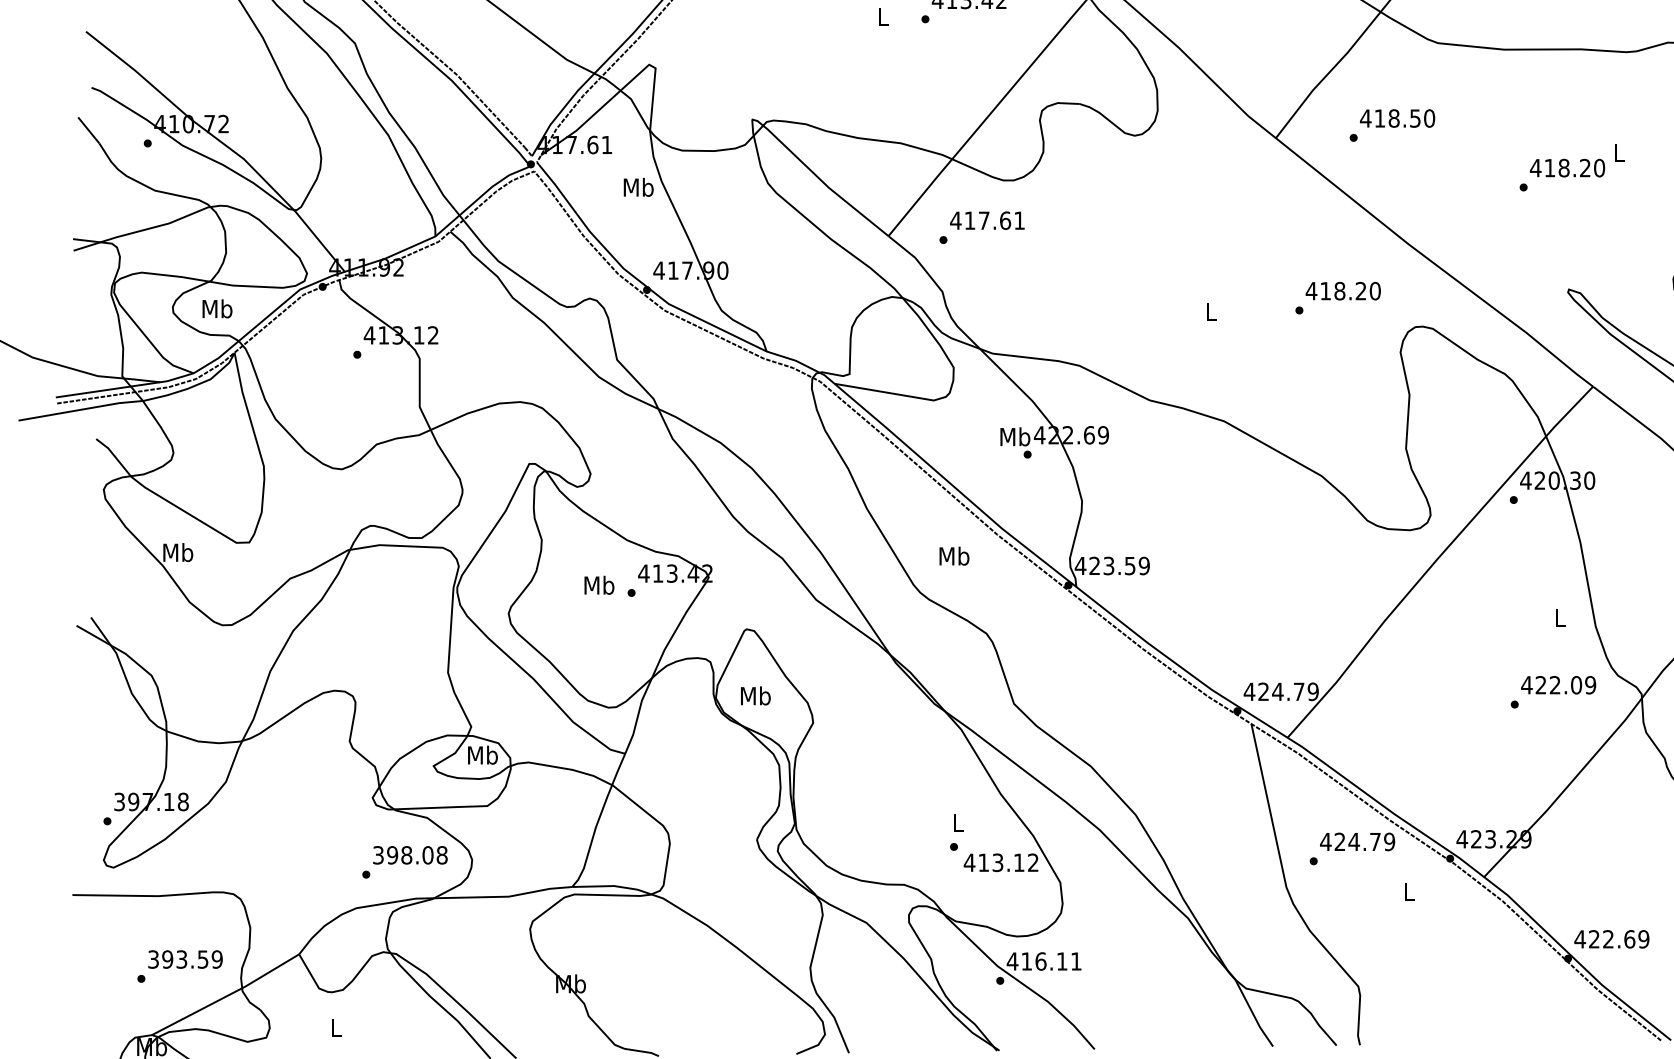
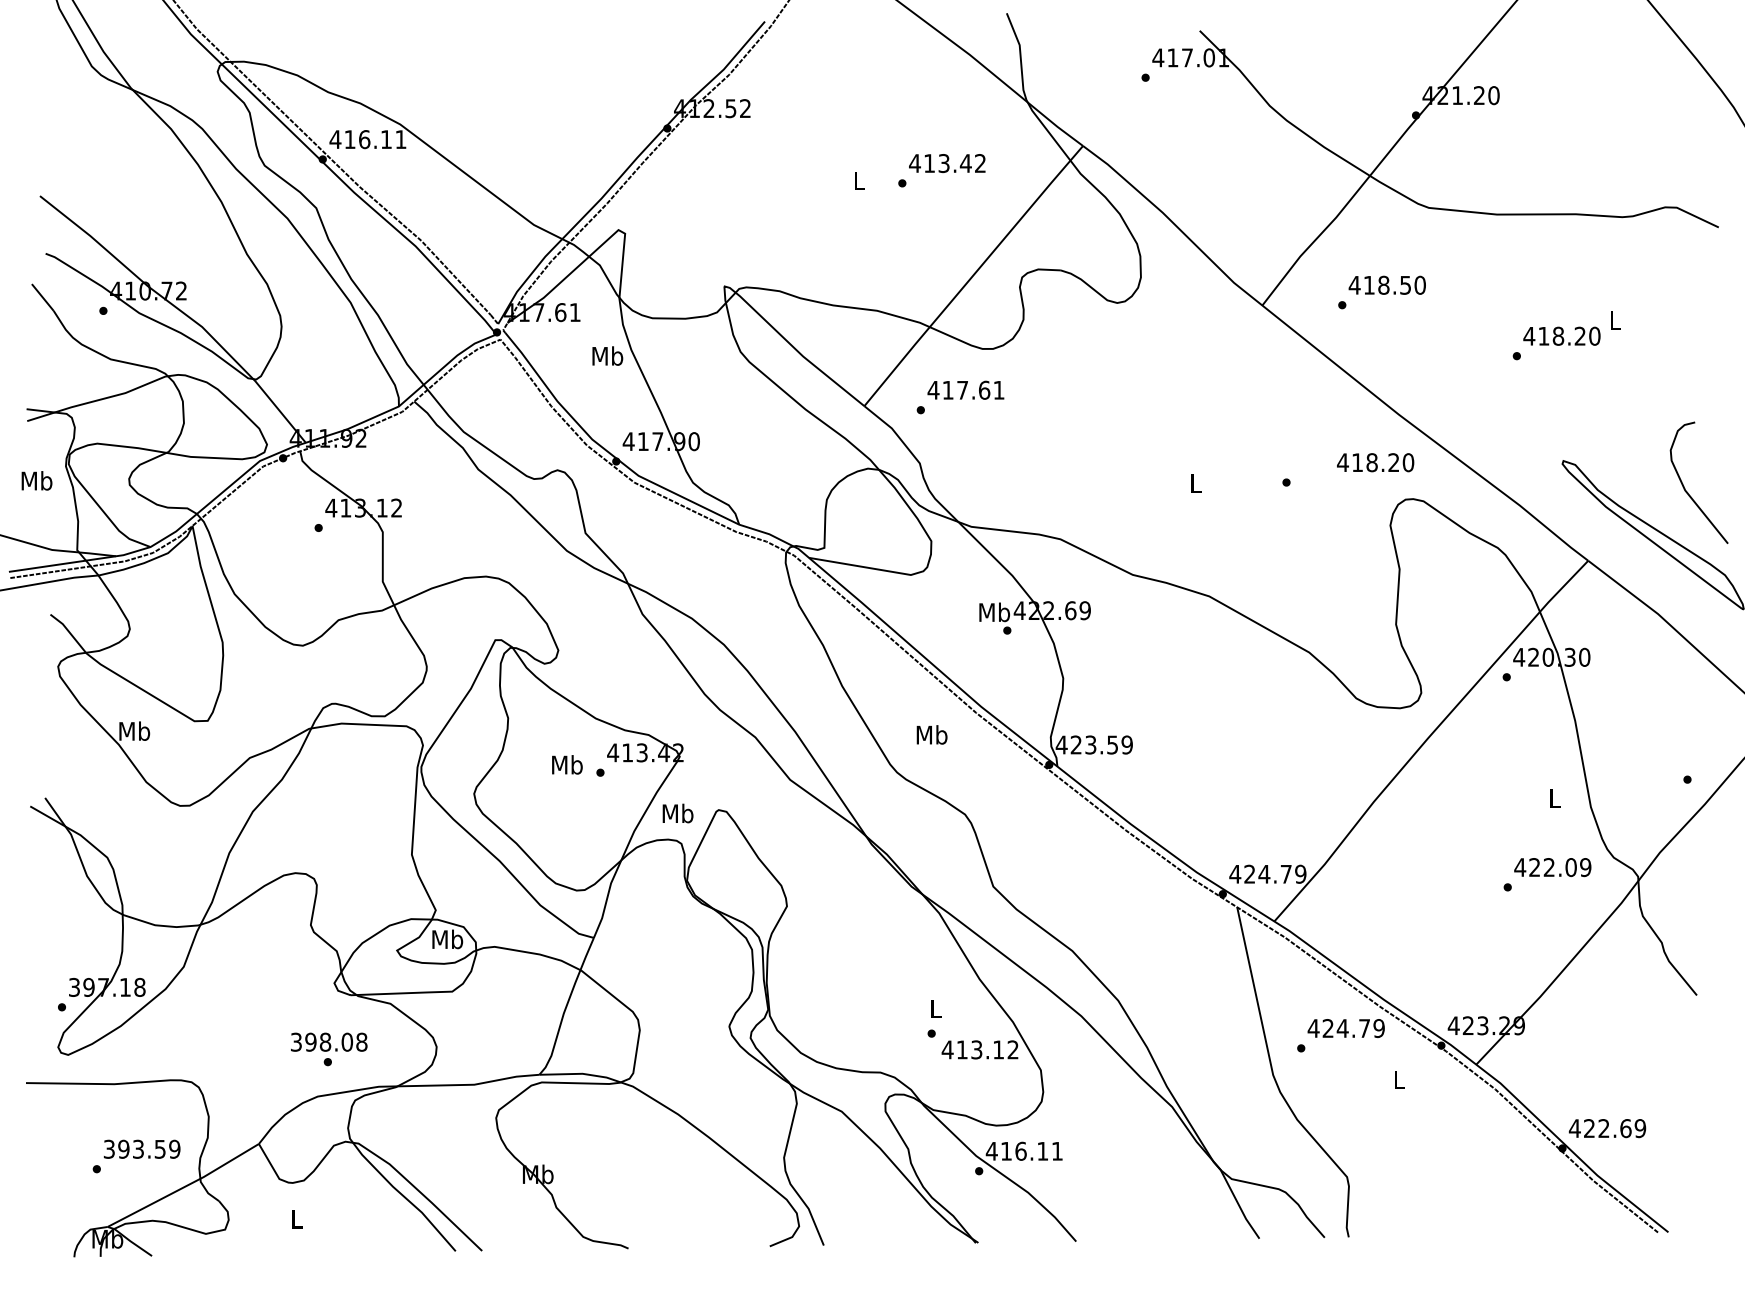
text: (1343, 290) -> (1375, 462), moved
text: (216, 308) -> (36, 480), moved
text: (755, 695) -> (677, 813), moved
text: (410, 854) -> (329, 1041), moved

